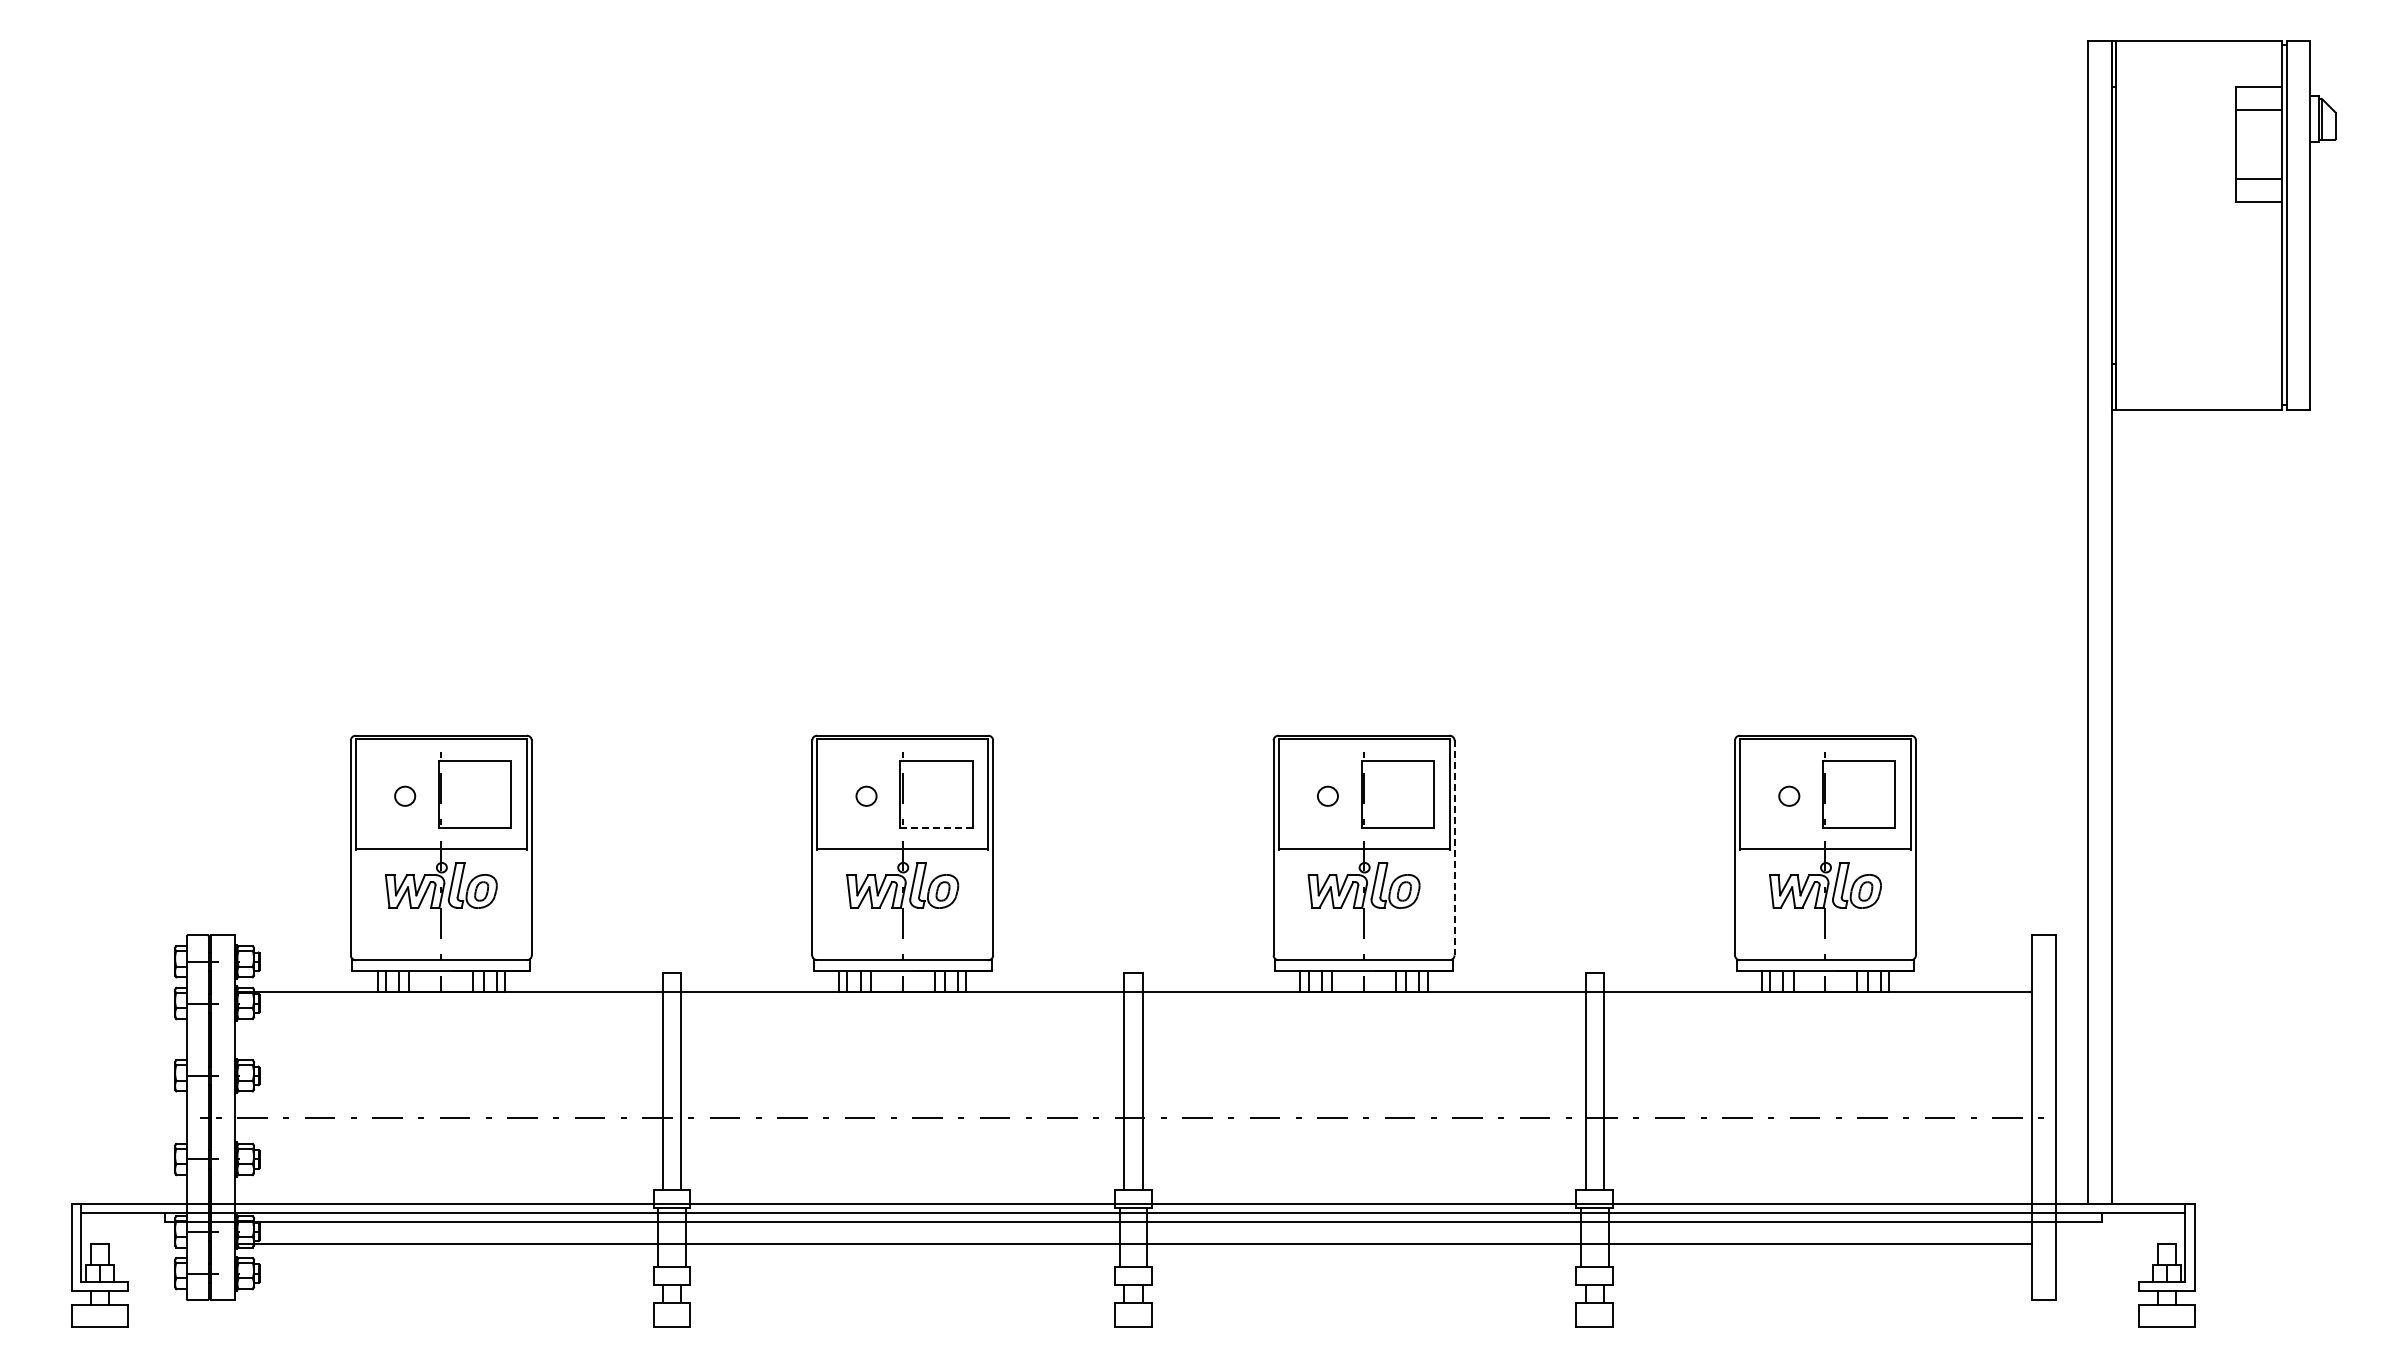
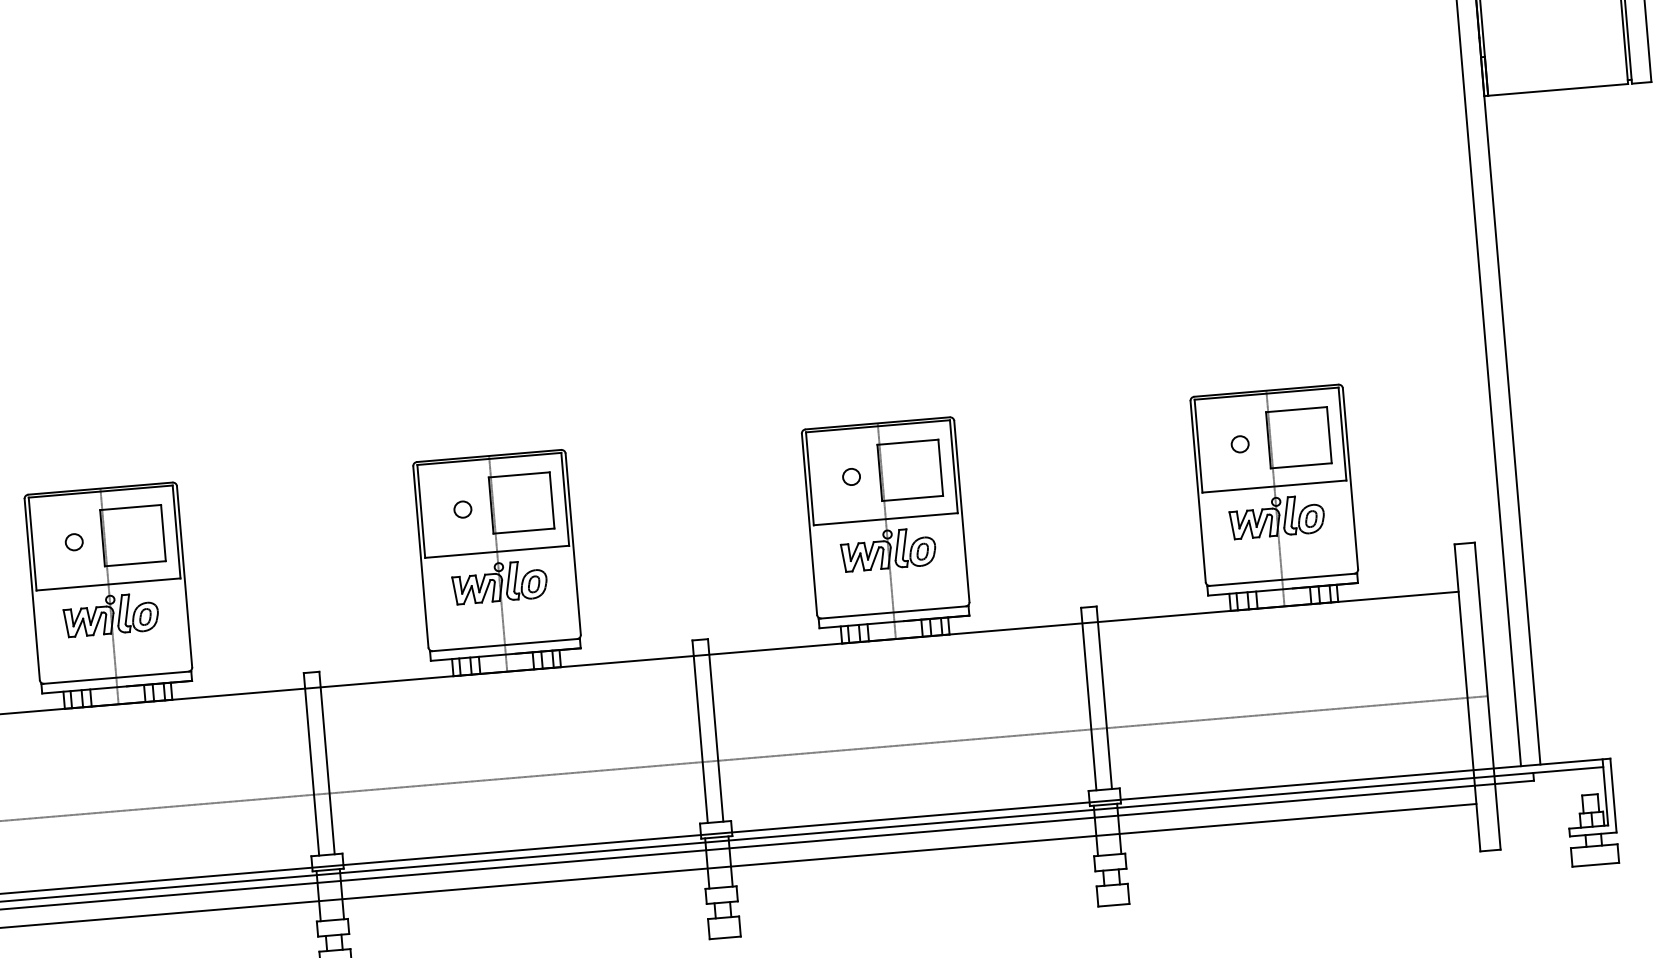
line: (935, 827) -> (523, 531), dashed -> solid
line: (1454, 848) -> (961, 511), dashed -> solid

